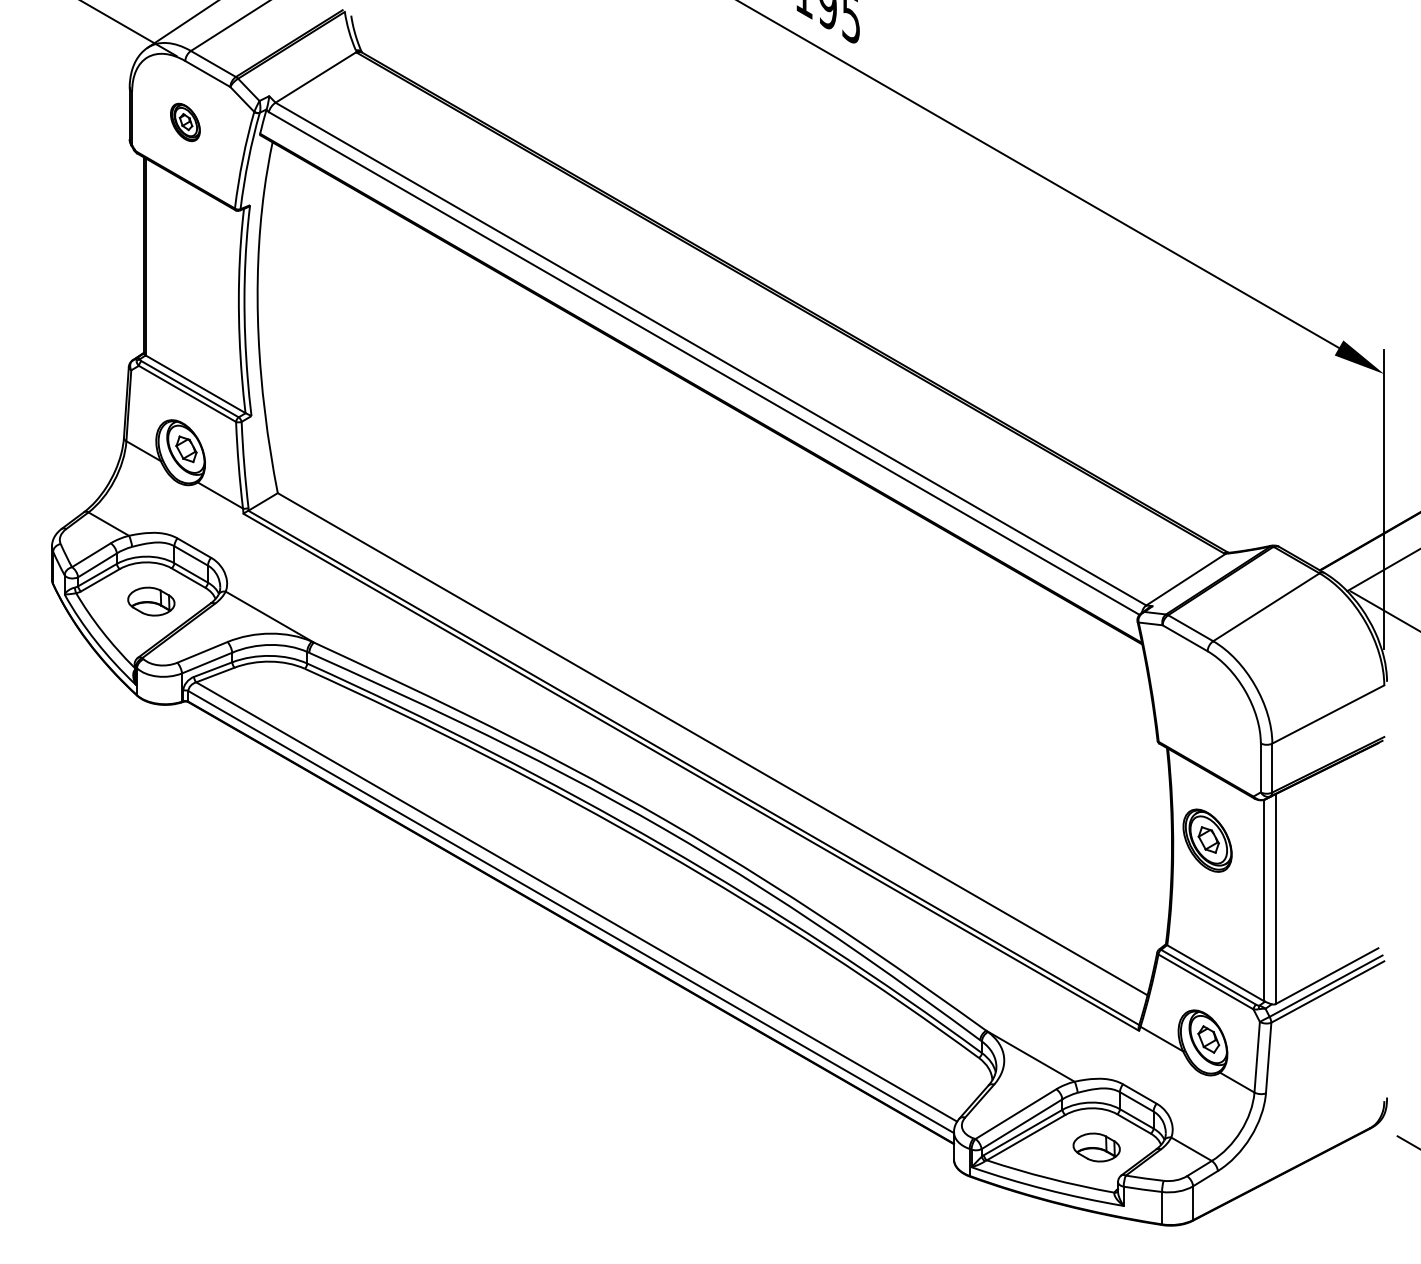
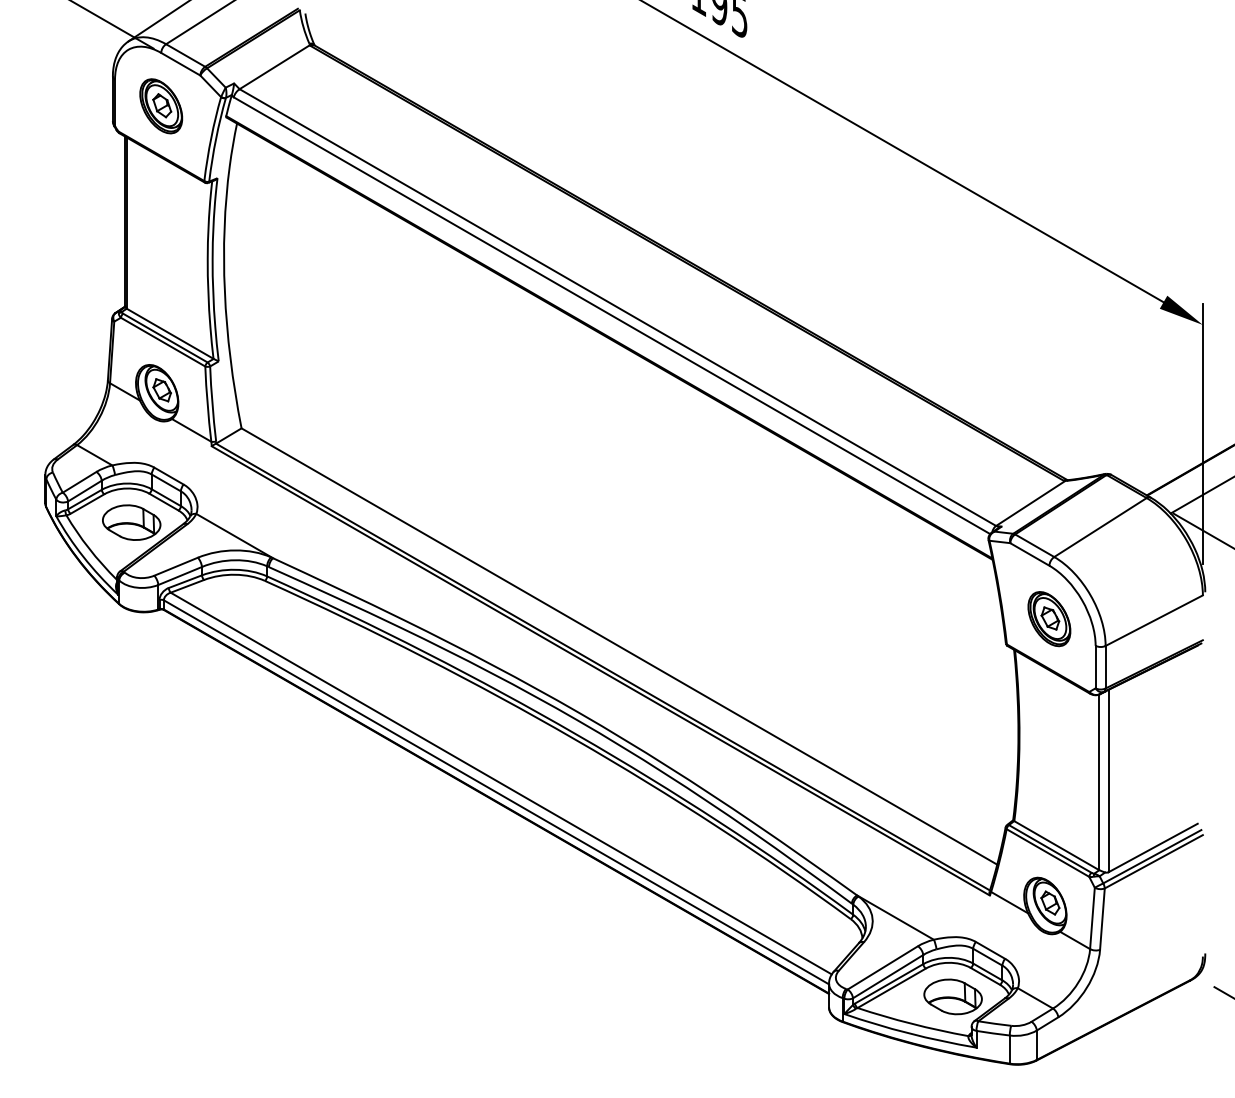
part: (185, 122) -> (161, 106), size x1.67
part: (151, 601) -> (131, 522), size x1.43
part: (1207, 840) -> (1049, 618), moved
part: (1096, 1147) -> (952, 996), size x1.43

